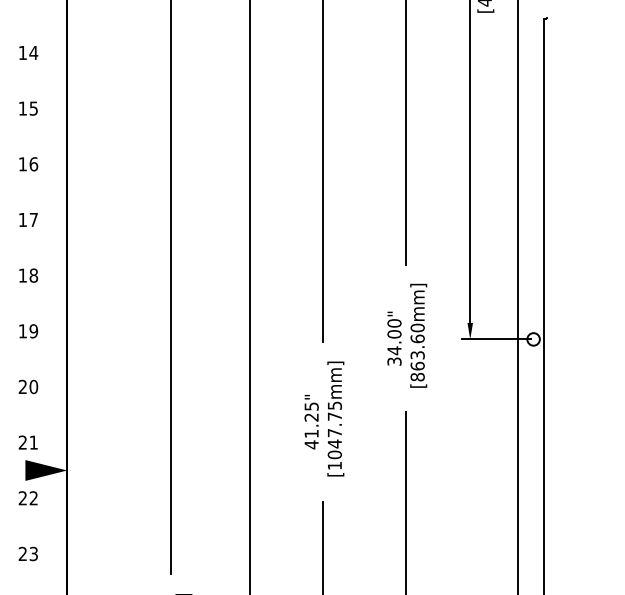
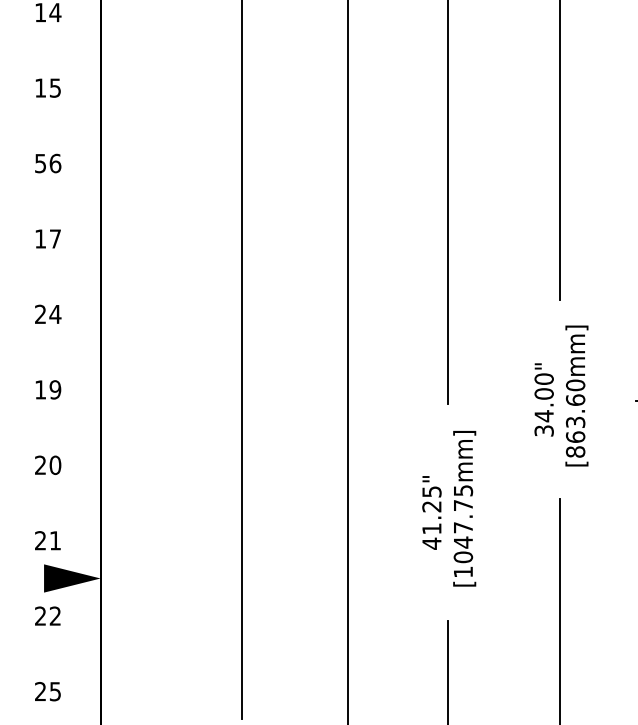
text: (22, 164) -> (40, 163), 16 -> 56
text: (28, 275) -> (48, 314), 18 -> 24
text: (33, 553) -> (54, 690), 23 -> 25

